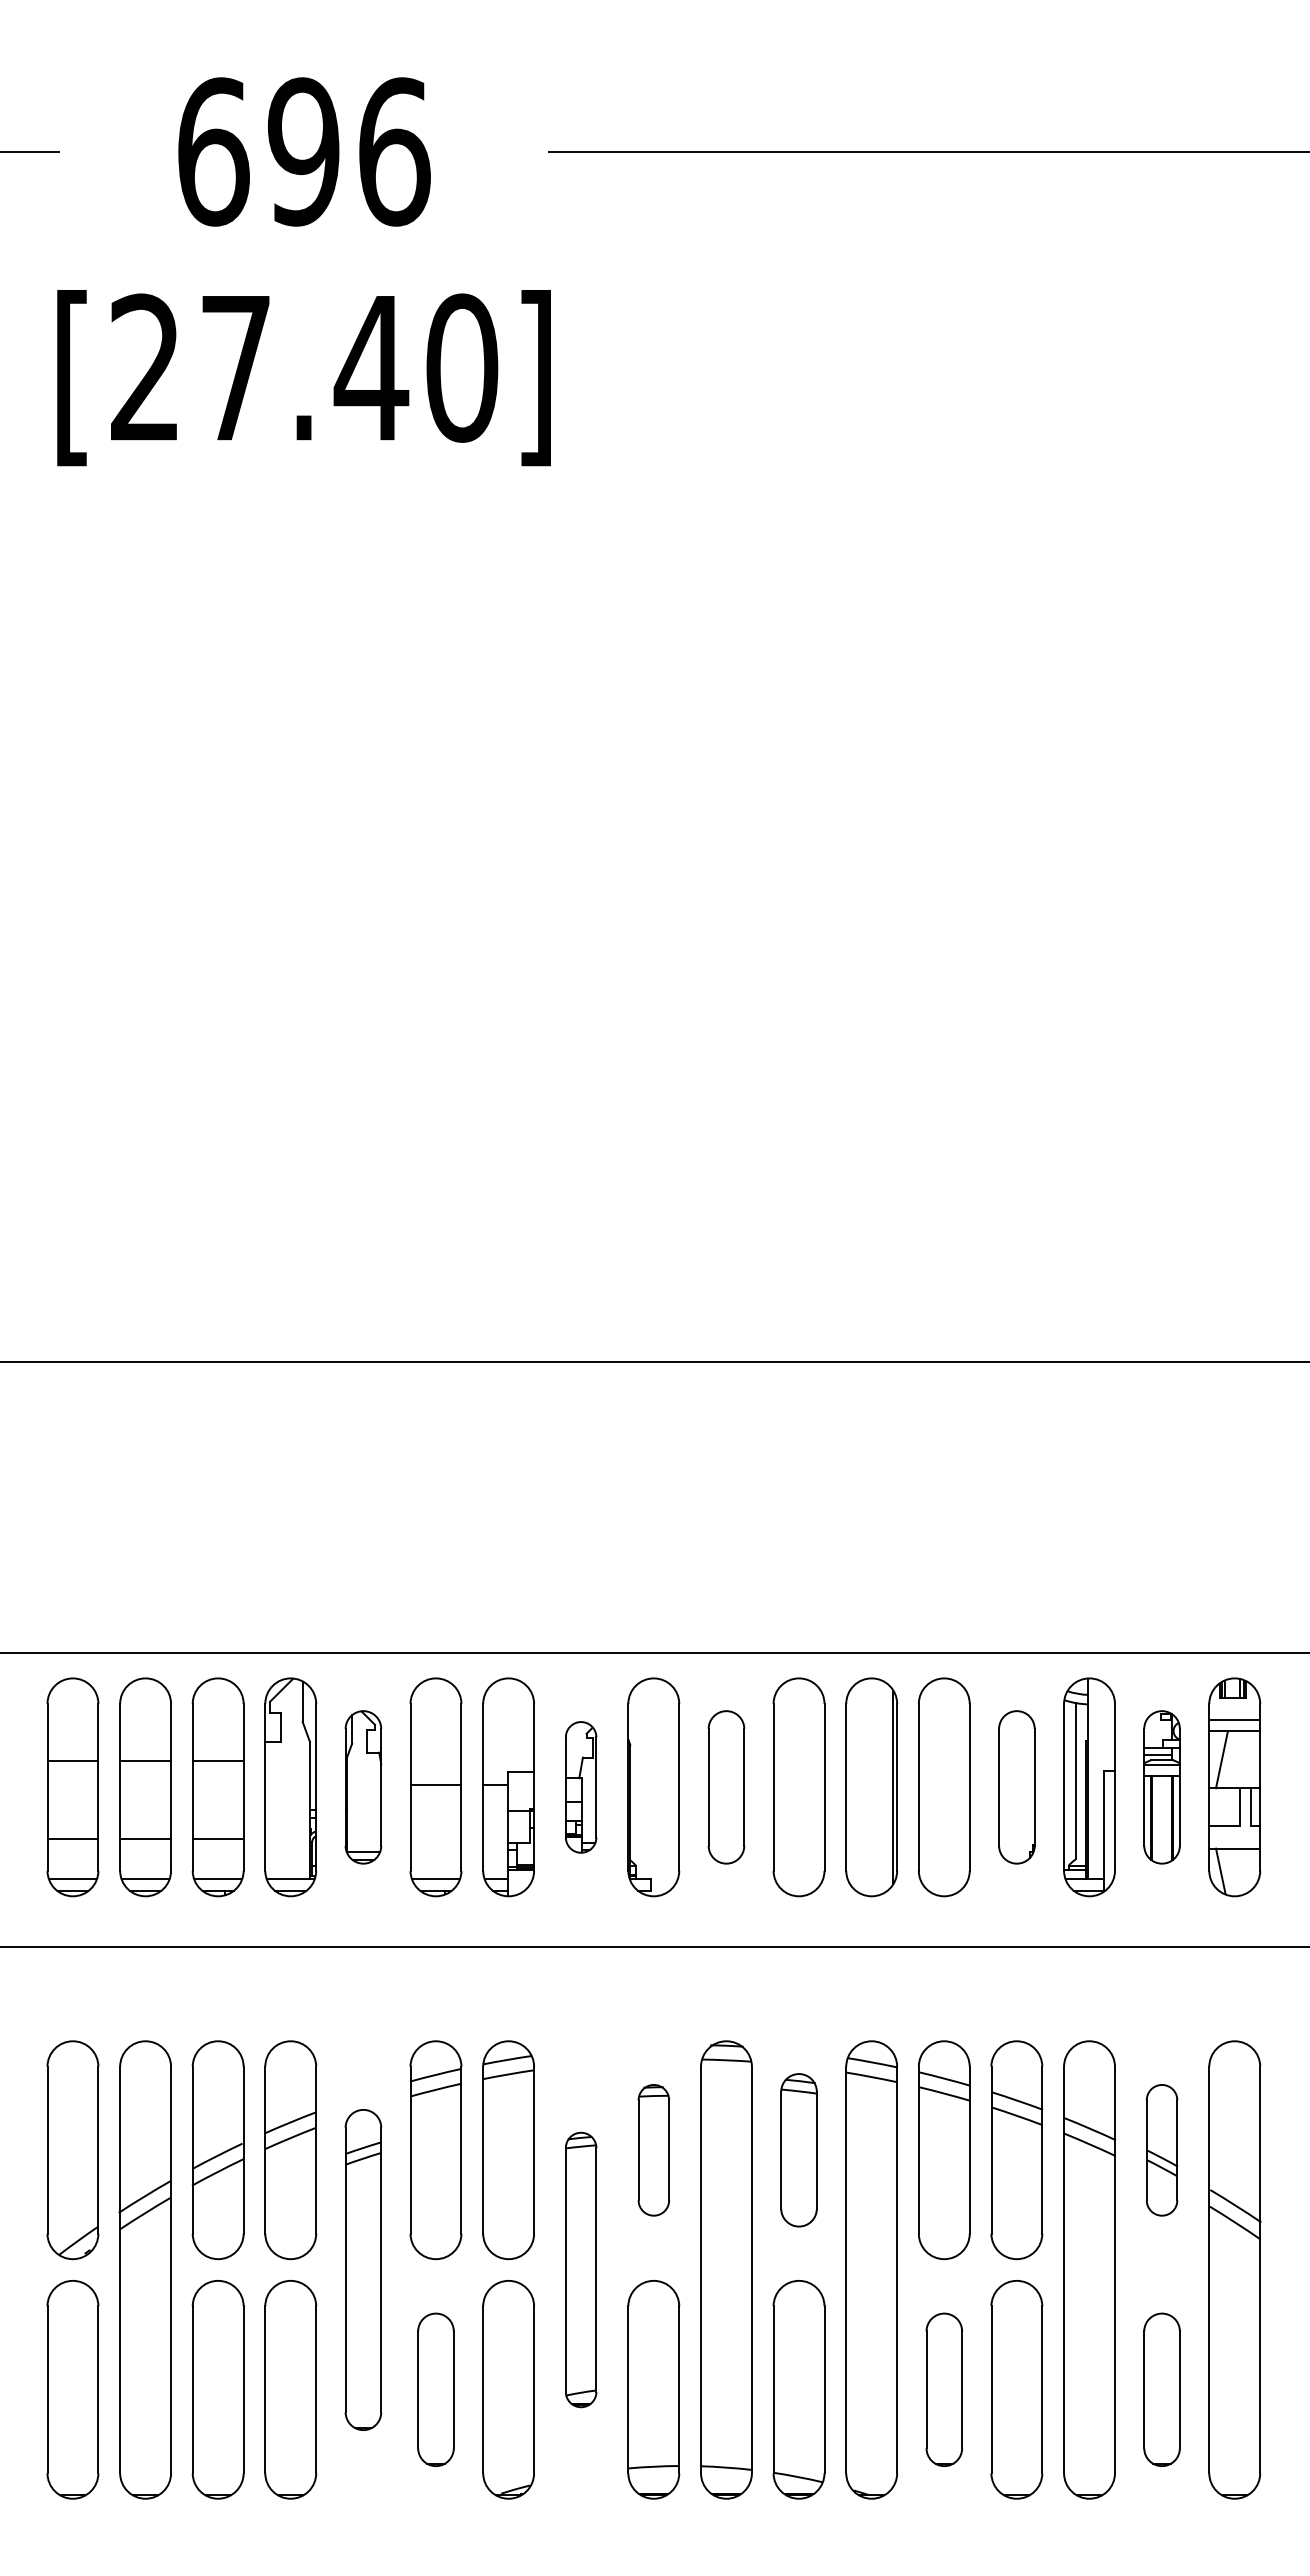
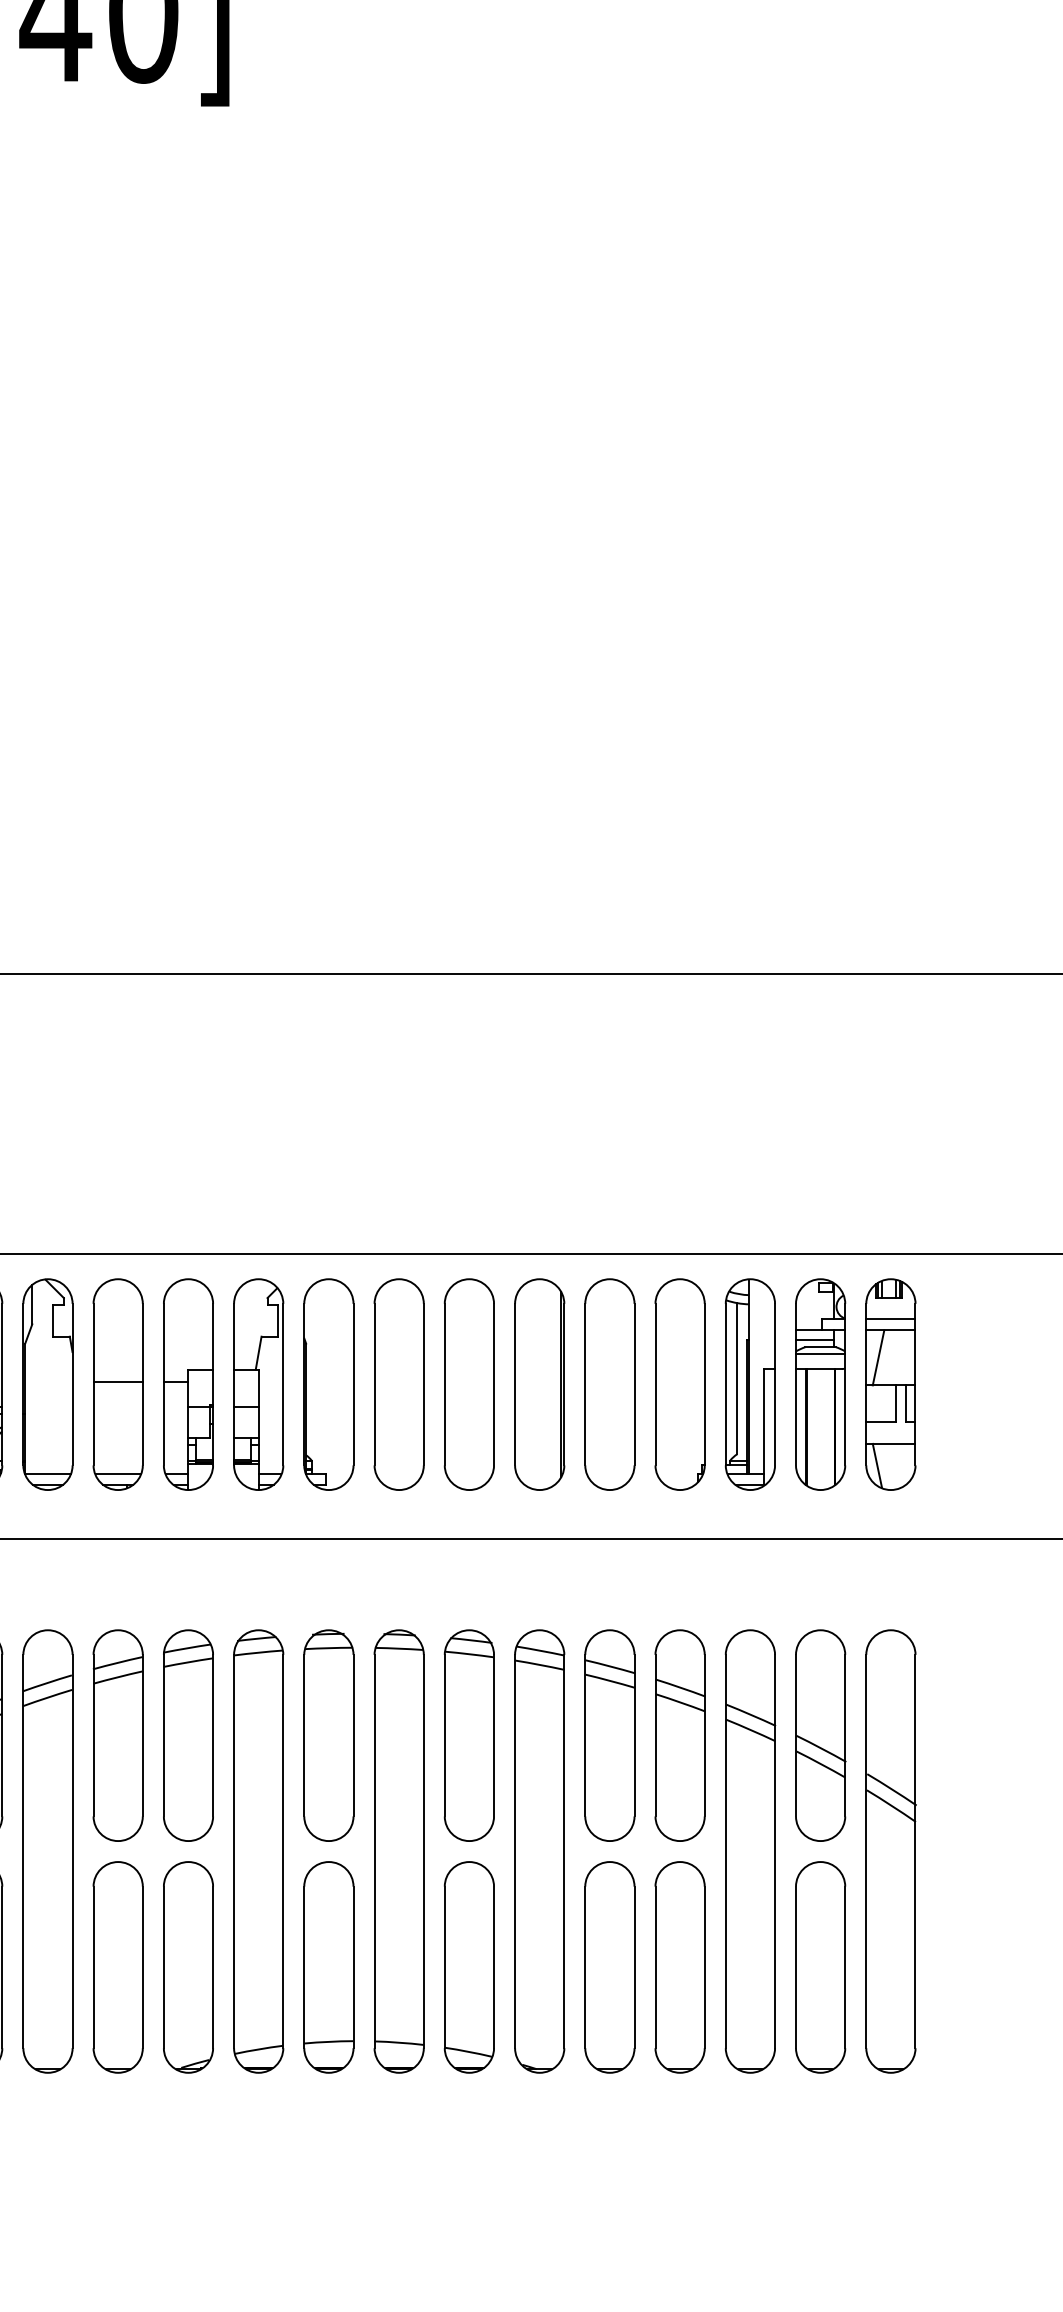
part: (363, 1787) -> (48, 1384), size x1.43
part: (580, 1787) -> (257, 1384), size x1.67
part: (726, 1787) -> (399, 1384), size x1.43
part: (1016, 1787) -> (679, 1384), size x1.43
part: (1161, 1787) -> (820, 1384), size x1.43
part: (653, 2150) -> (328, 1735), size x1.67
part: (798, 2150) -> (468, 1735), size x1.43
part: (1161, 2150) -> (820, 1735), size x1.67
part: (363, 2269) -> (48, 1851), size x1.43
part: (580, 2269) -> (257, 1851), size x1.67
part: (435, 2389) -> (117, 1967), size x1.43
part: (944, 2389) -> (610, 1967), size x1.43
part: (1161, 2389) -> (820, 1967), size x1.43

